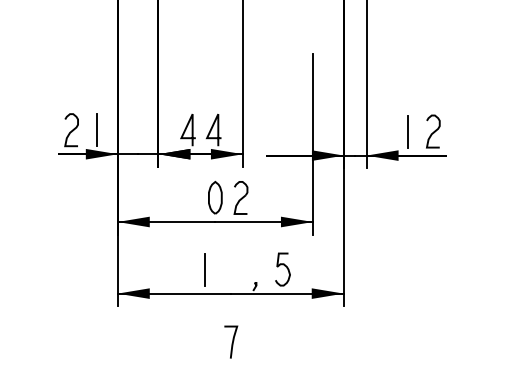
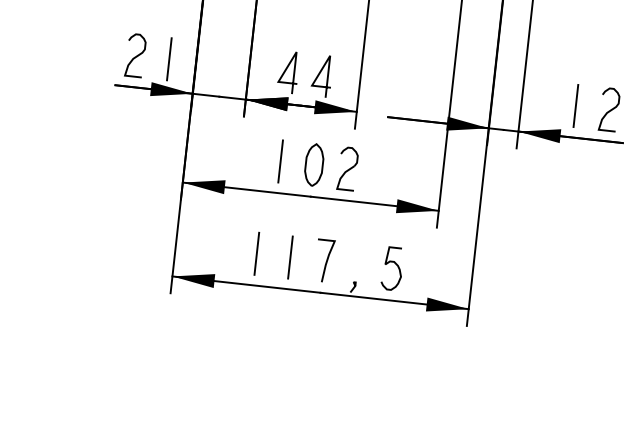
line: (189, 197) -> (280, 160), added
line: (179, 269) -> (256, 253), added
curve: (232, 341) -> (326, 260), moved

